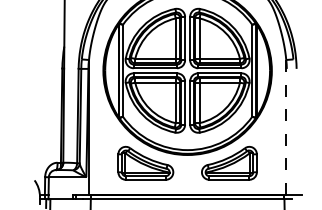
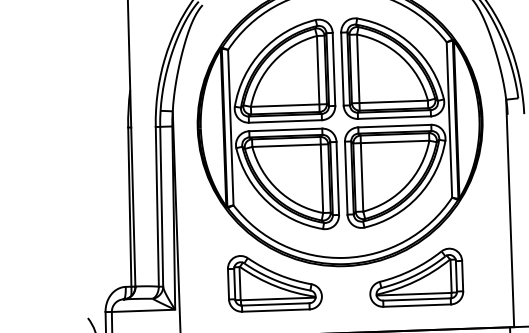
line: (286, 127) -> (510, 213), dashed -> solid

